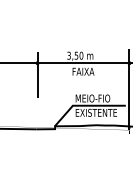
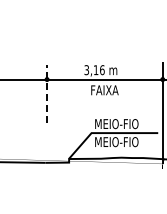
text: (78, 56) -> (98, 70), 3,50 -> 3,16
line: (37, 74) -> (47, 93), solid -> dashed
text: (96, 113) -> (121, 142), EXISTENTE -> MEIO-FIO

